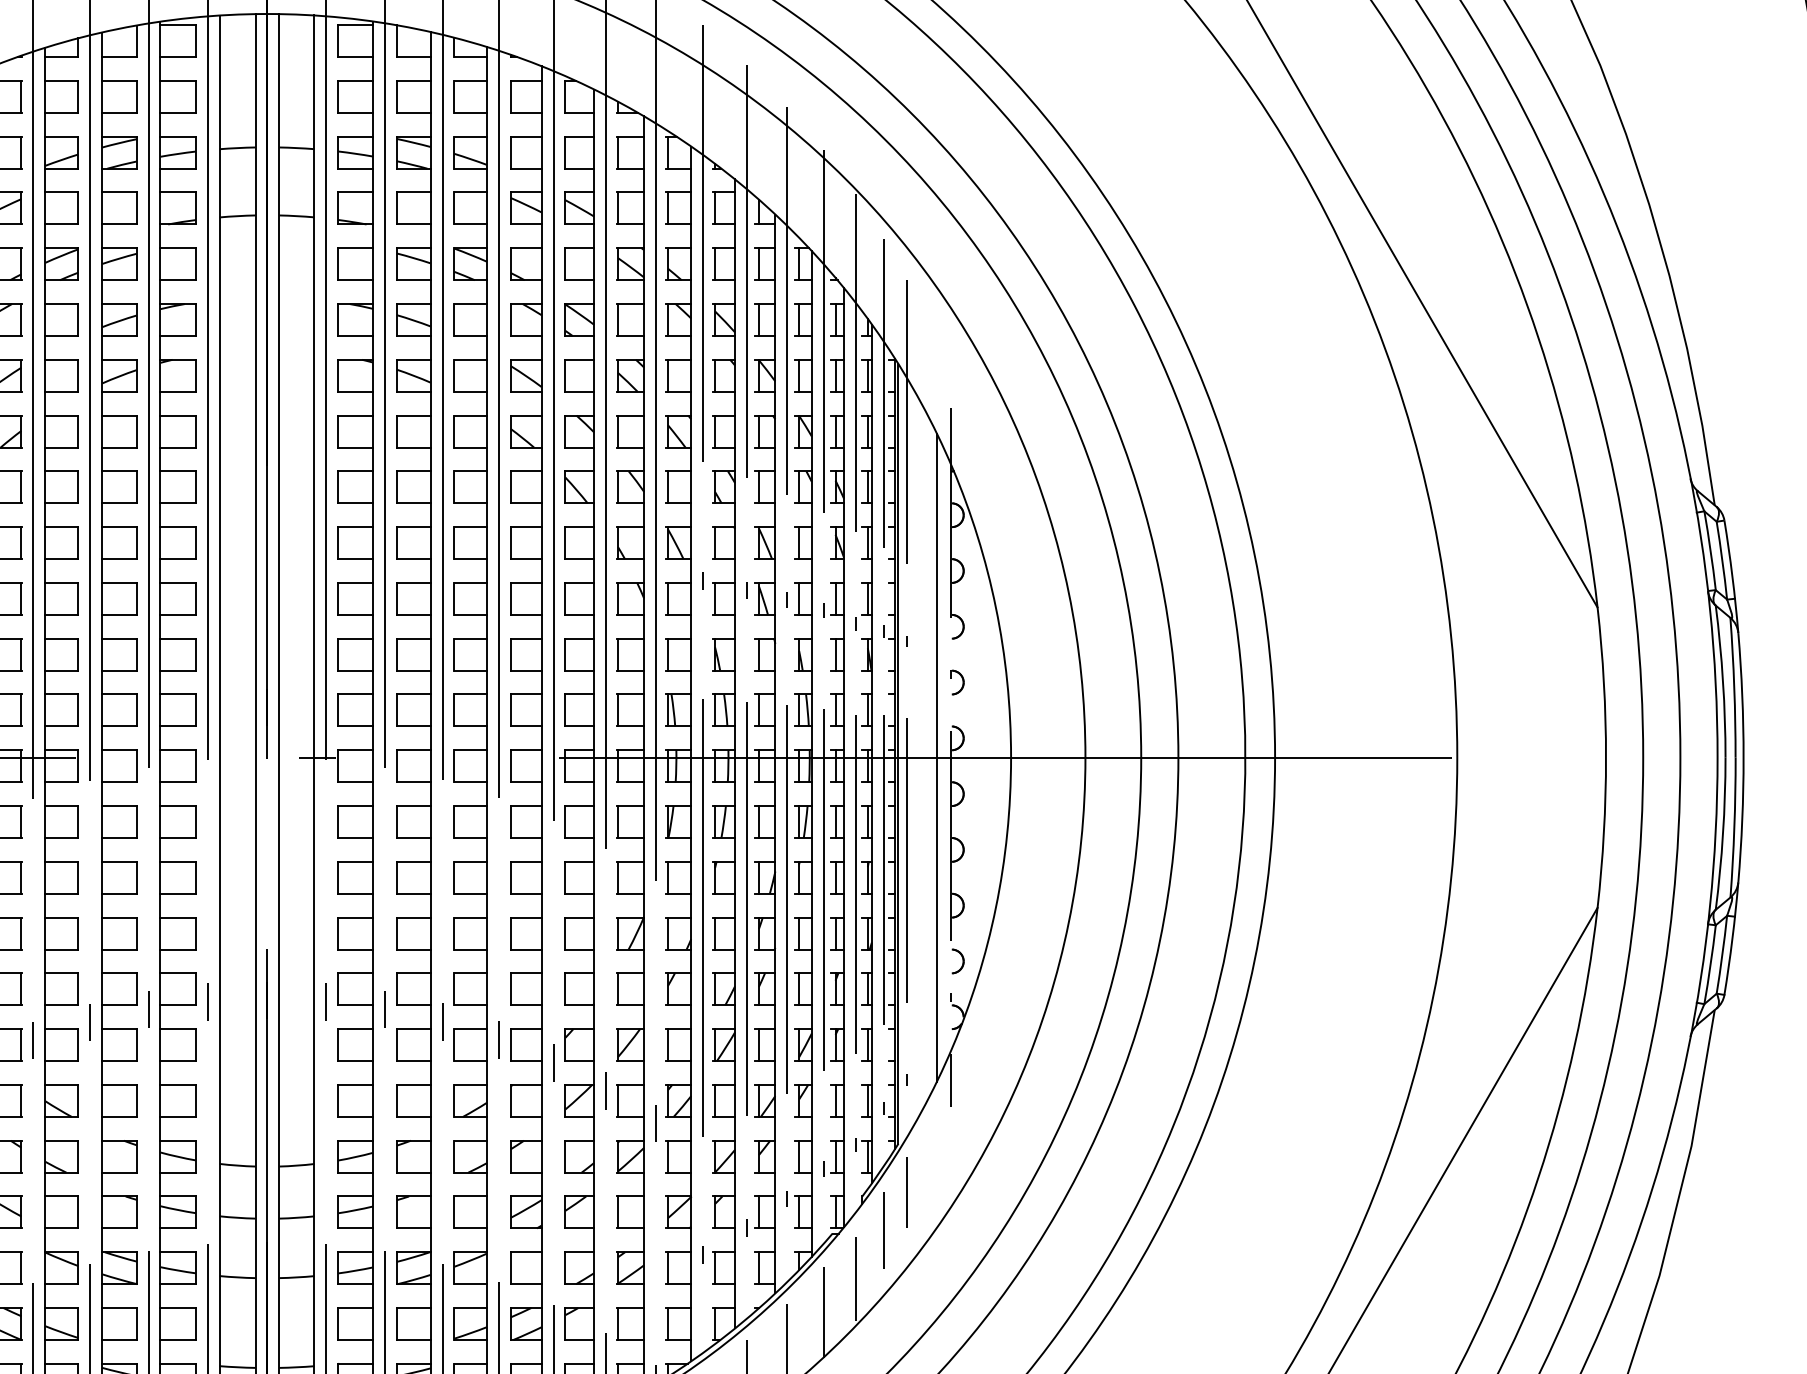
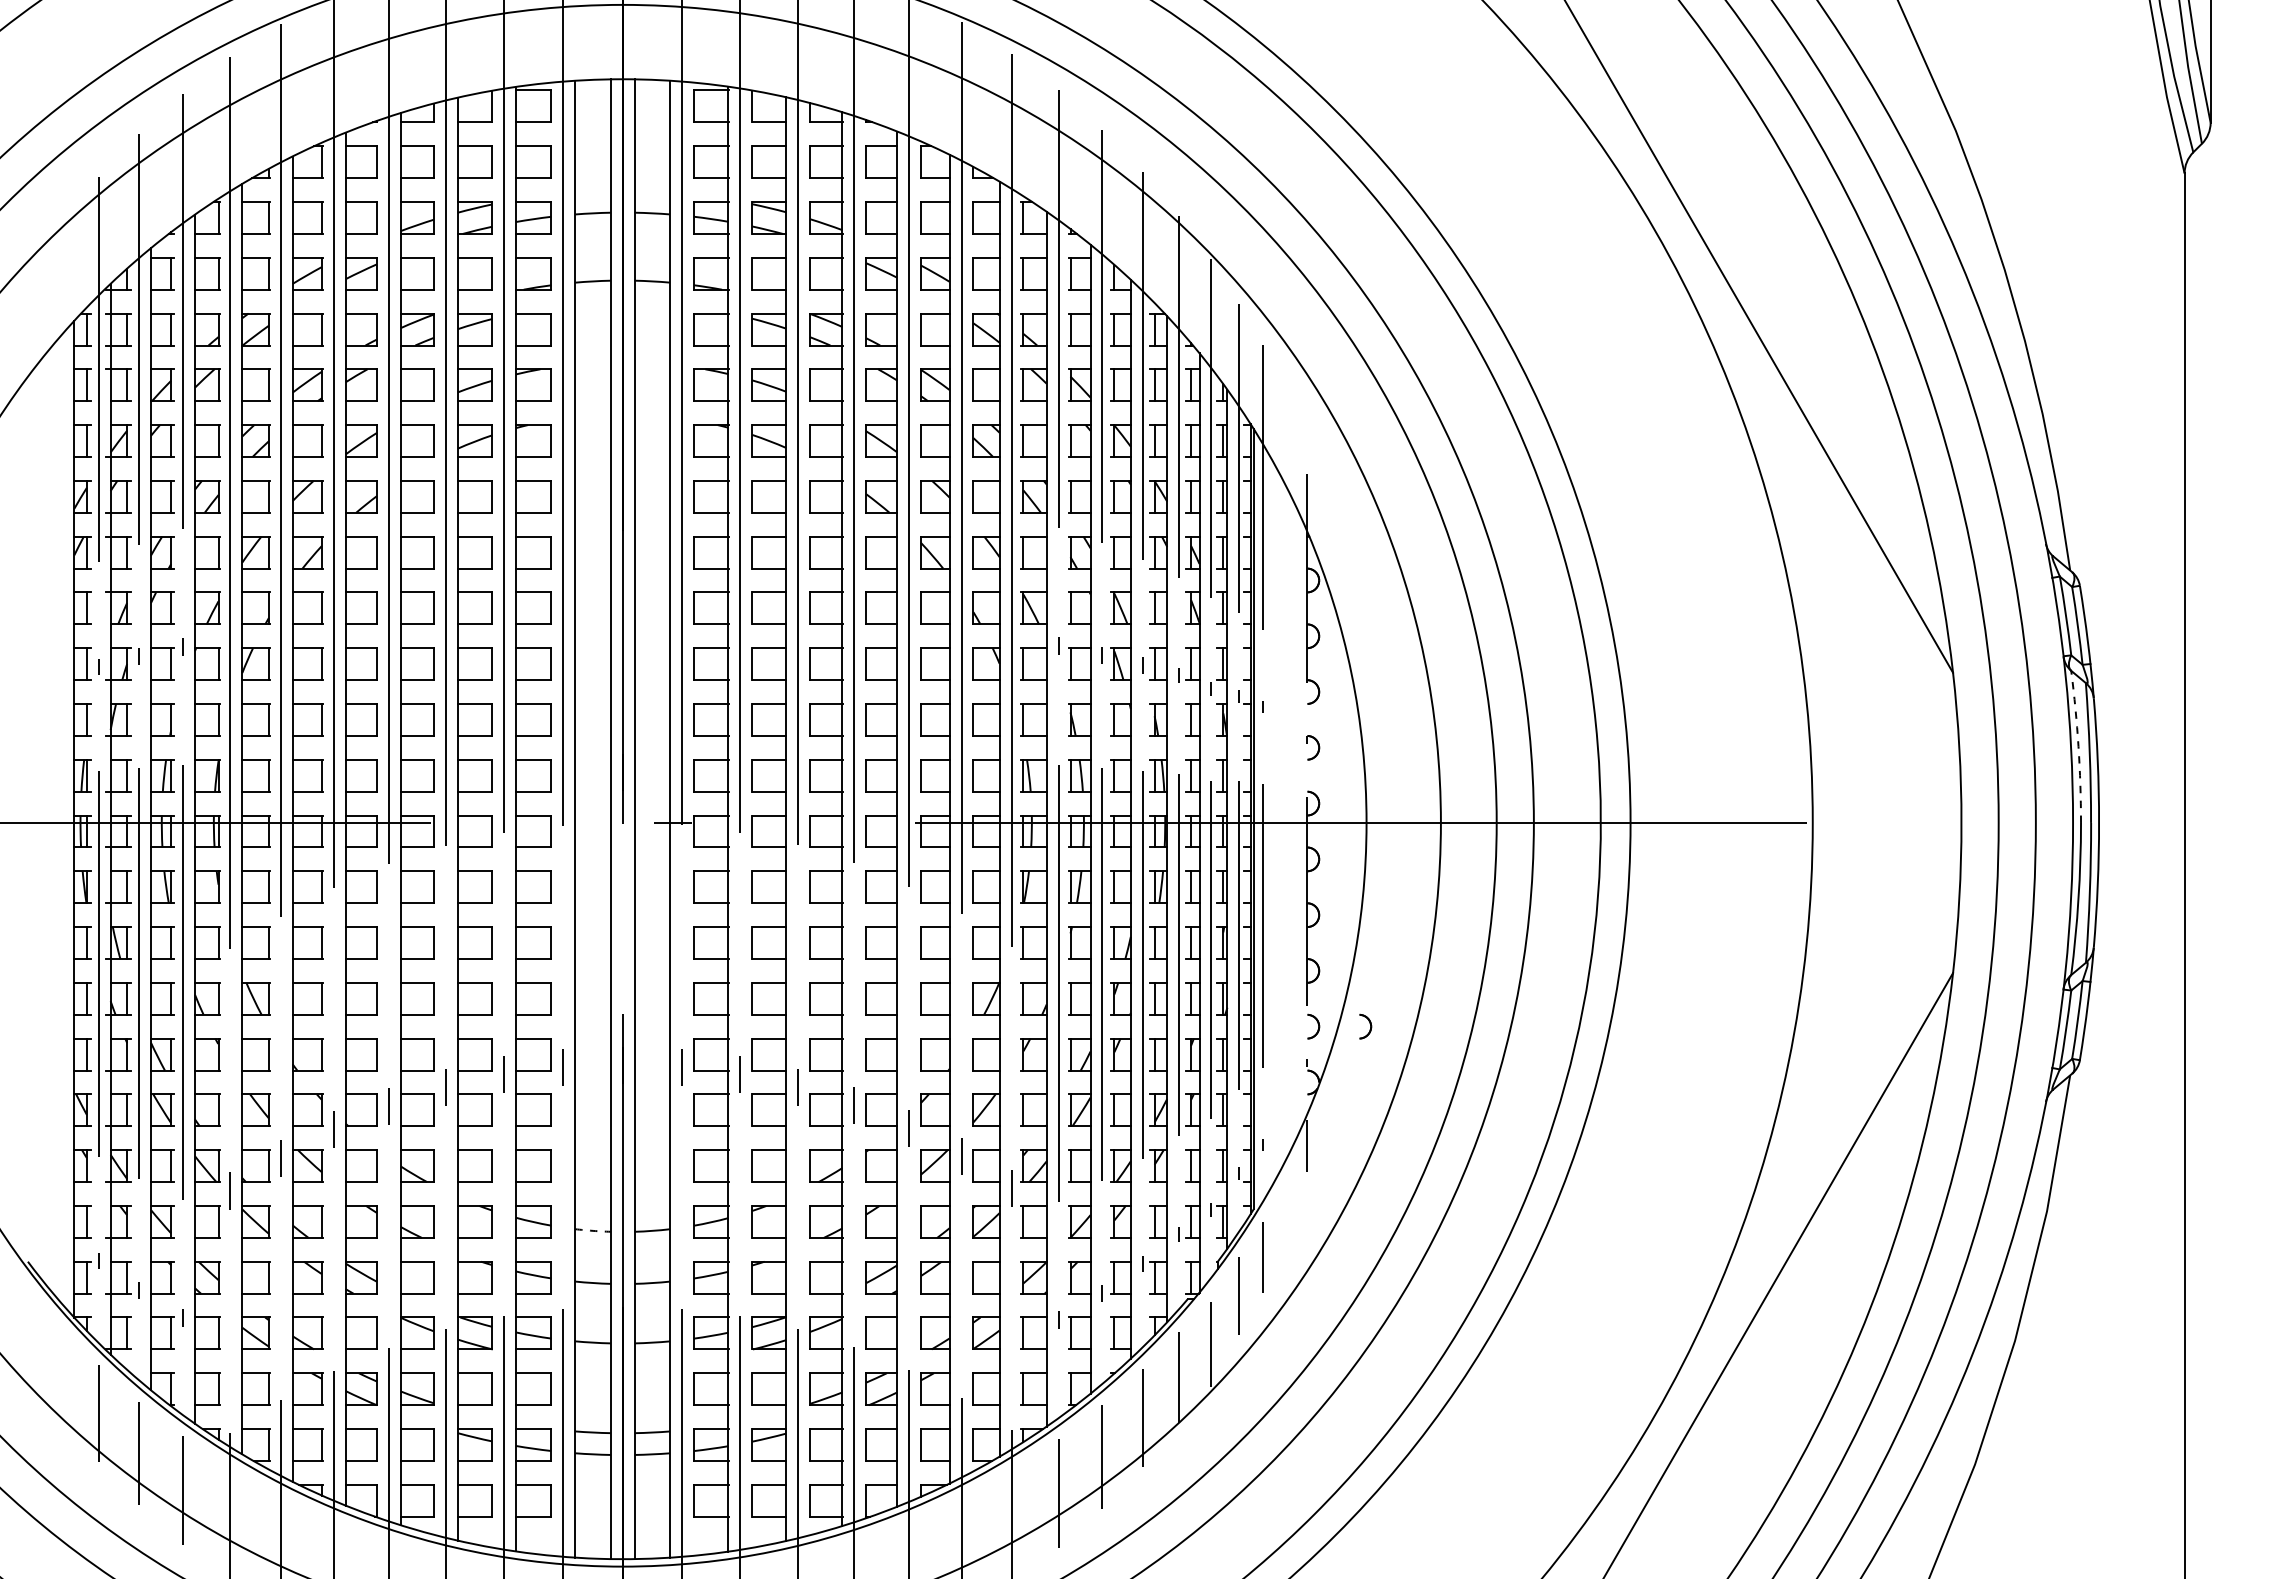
arc: (1723, 681) -> (2078, 746), solid -> dashed
line: (937, 757) -> (1292, 822), removed
part: (1010, 961) -> (1365, 1026), added
arc: (238, 1165) -> (593, 1230), solid -> dashed

